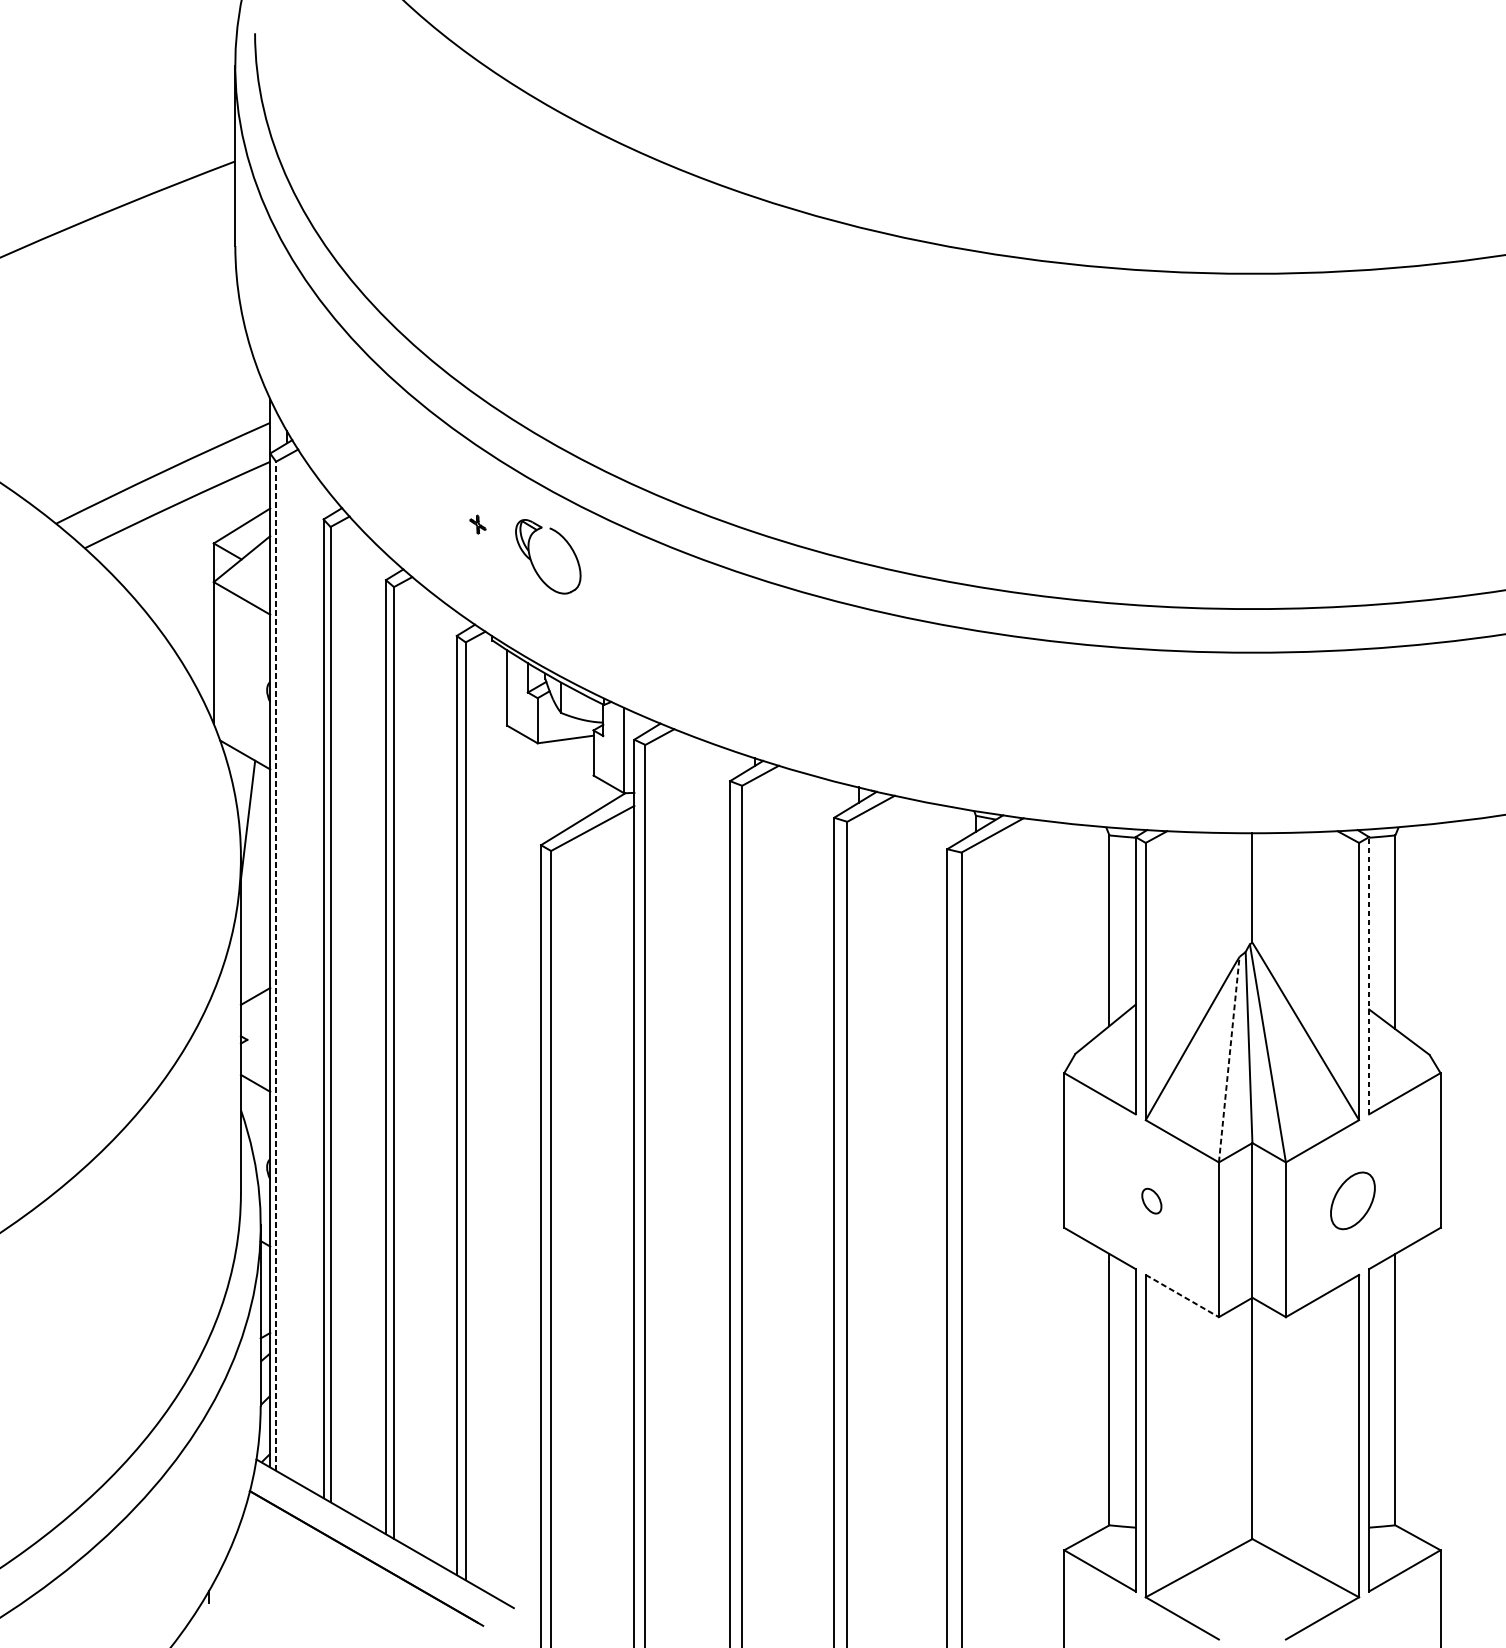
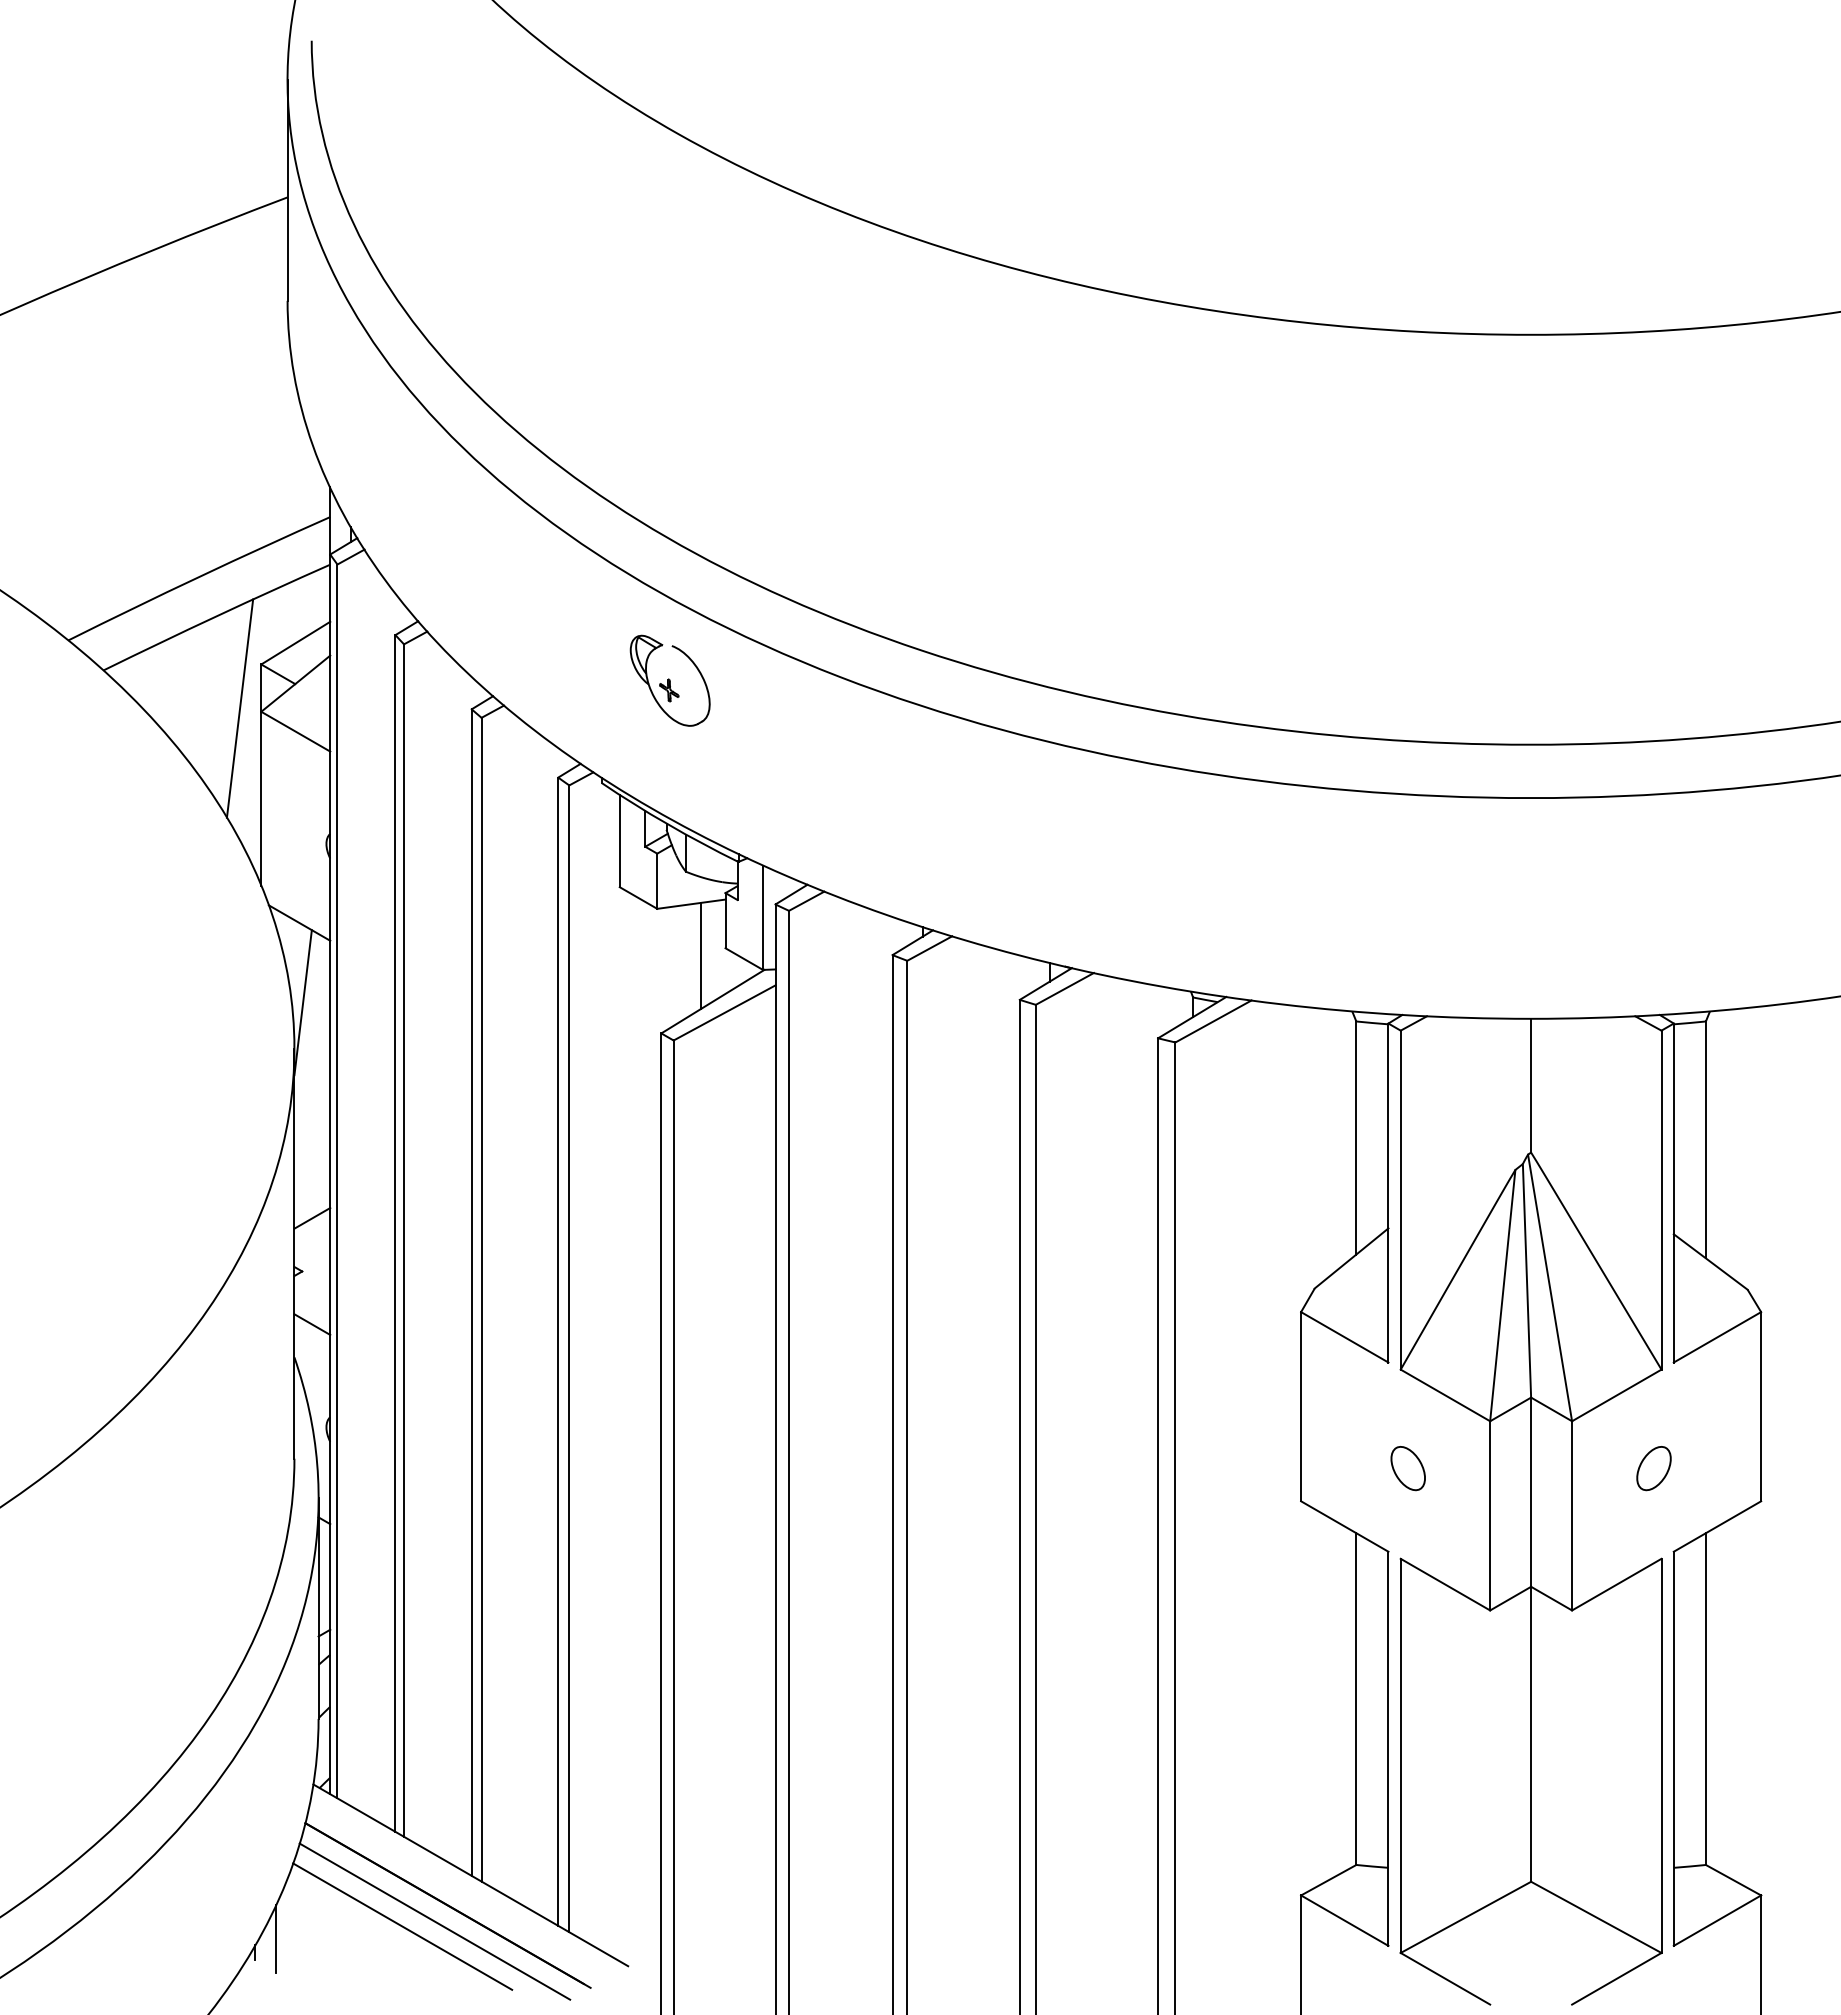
part: (478, 524) -> (669, 690), moved
line: (196, 579) -> (239, 708), added
line: (573, 781) -> (701, 955), added
line: (276, 966) -> (337, 1181), dashed -> solid
line: (1368, 975) -> (1673, 1192), dashed -> solid
line: (1229, 1059) -> (1502, 1295), dashed -> solid
part: (1151, 1201) -> (1407, 1468), size x1.43
part: (1352, 1201) -> (1653, 1468), size x0.62
line: (1182, 1295) -> (1445, 1584), dashed -> solid
line: (355, 1571) -> (434, 1921), added
line: (329, 1575) -> (402, 1926), added
line: (225, 1585) -> (275, 1938), added

